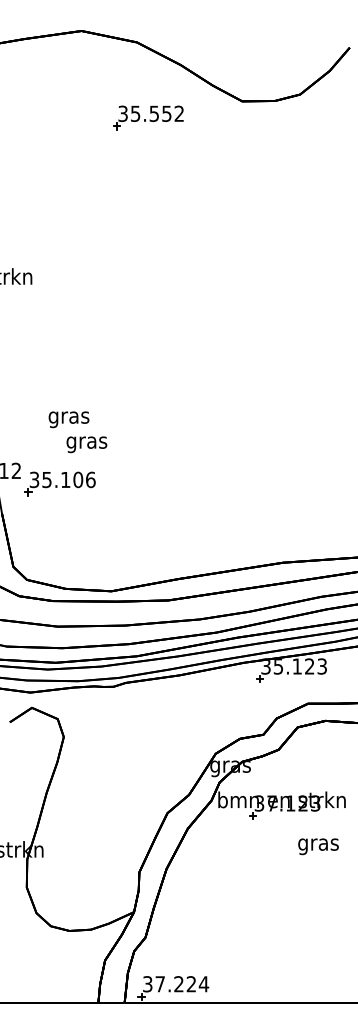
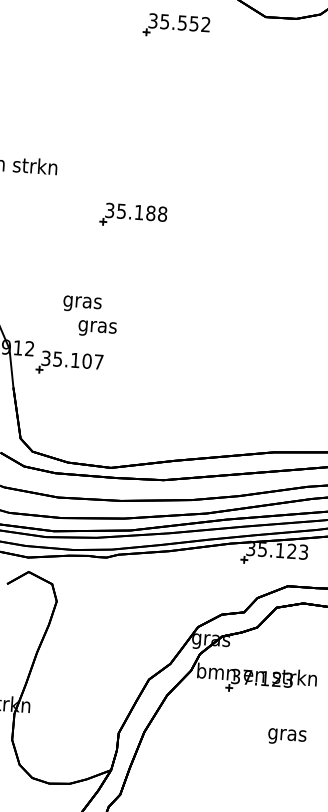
part: (116, 322) -> (133, 216), added
text: (90, 479) -> (98, 361), 35.106 -> 35.107
text: (318, 846) -> (287, 736), moved

